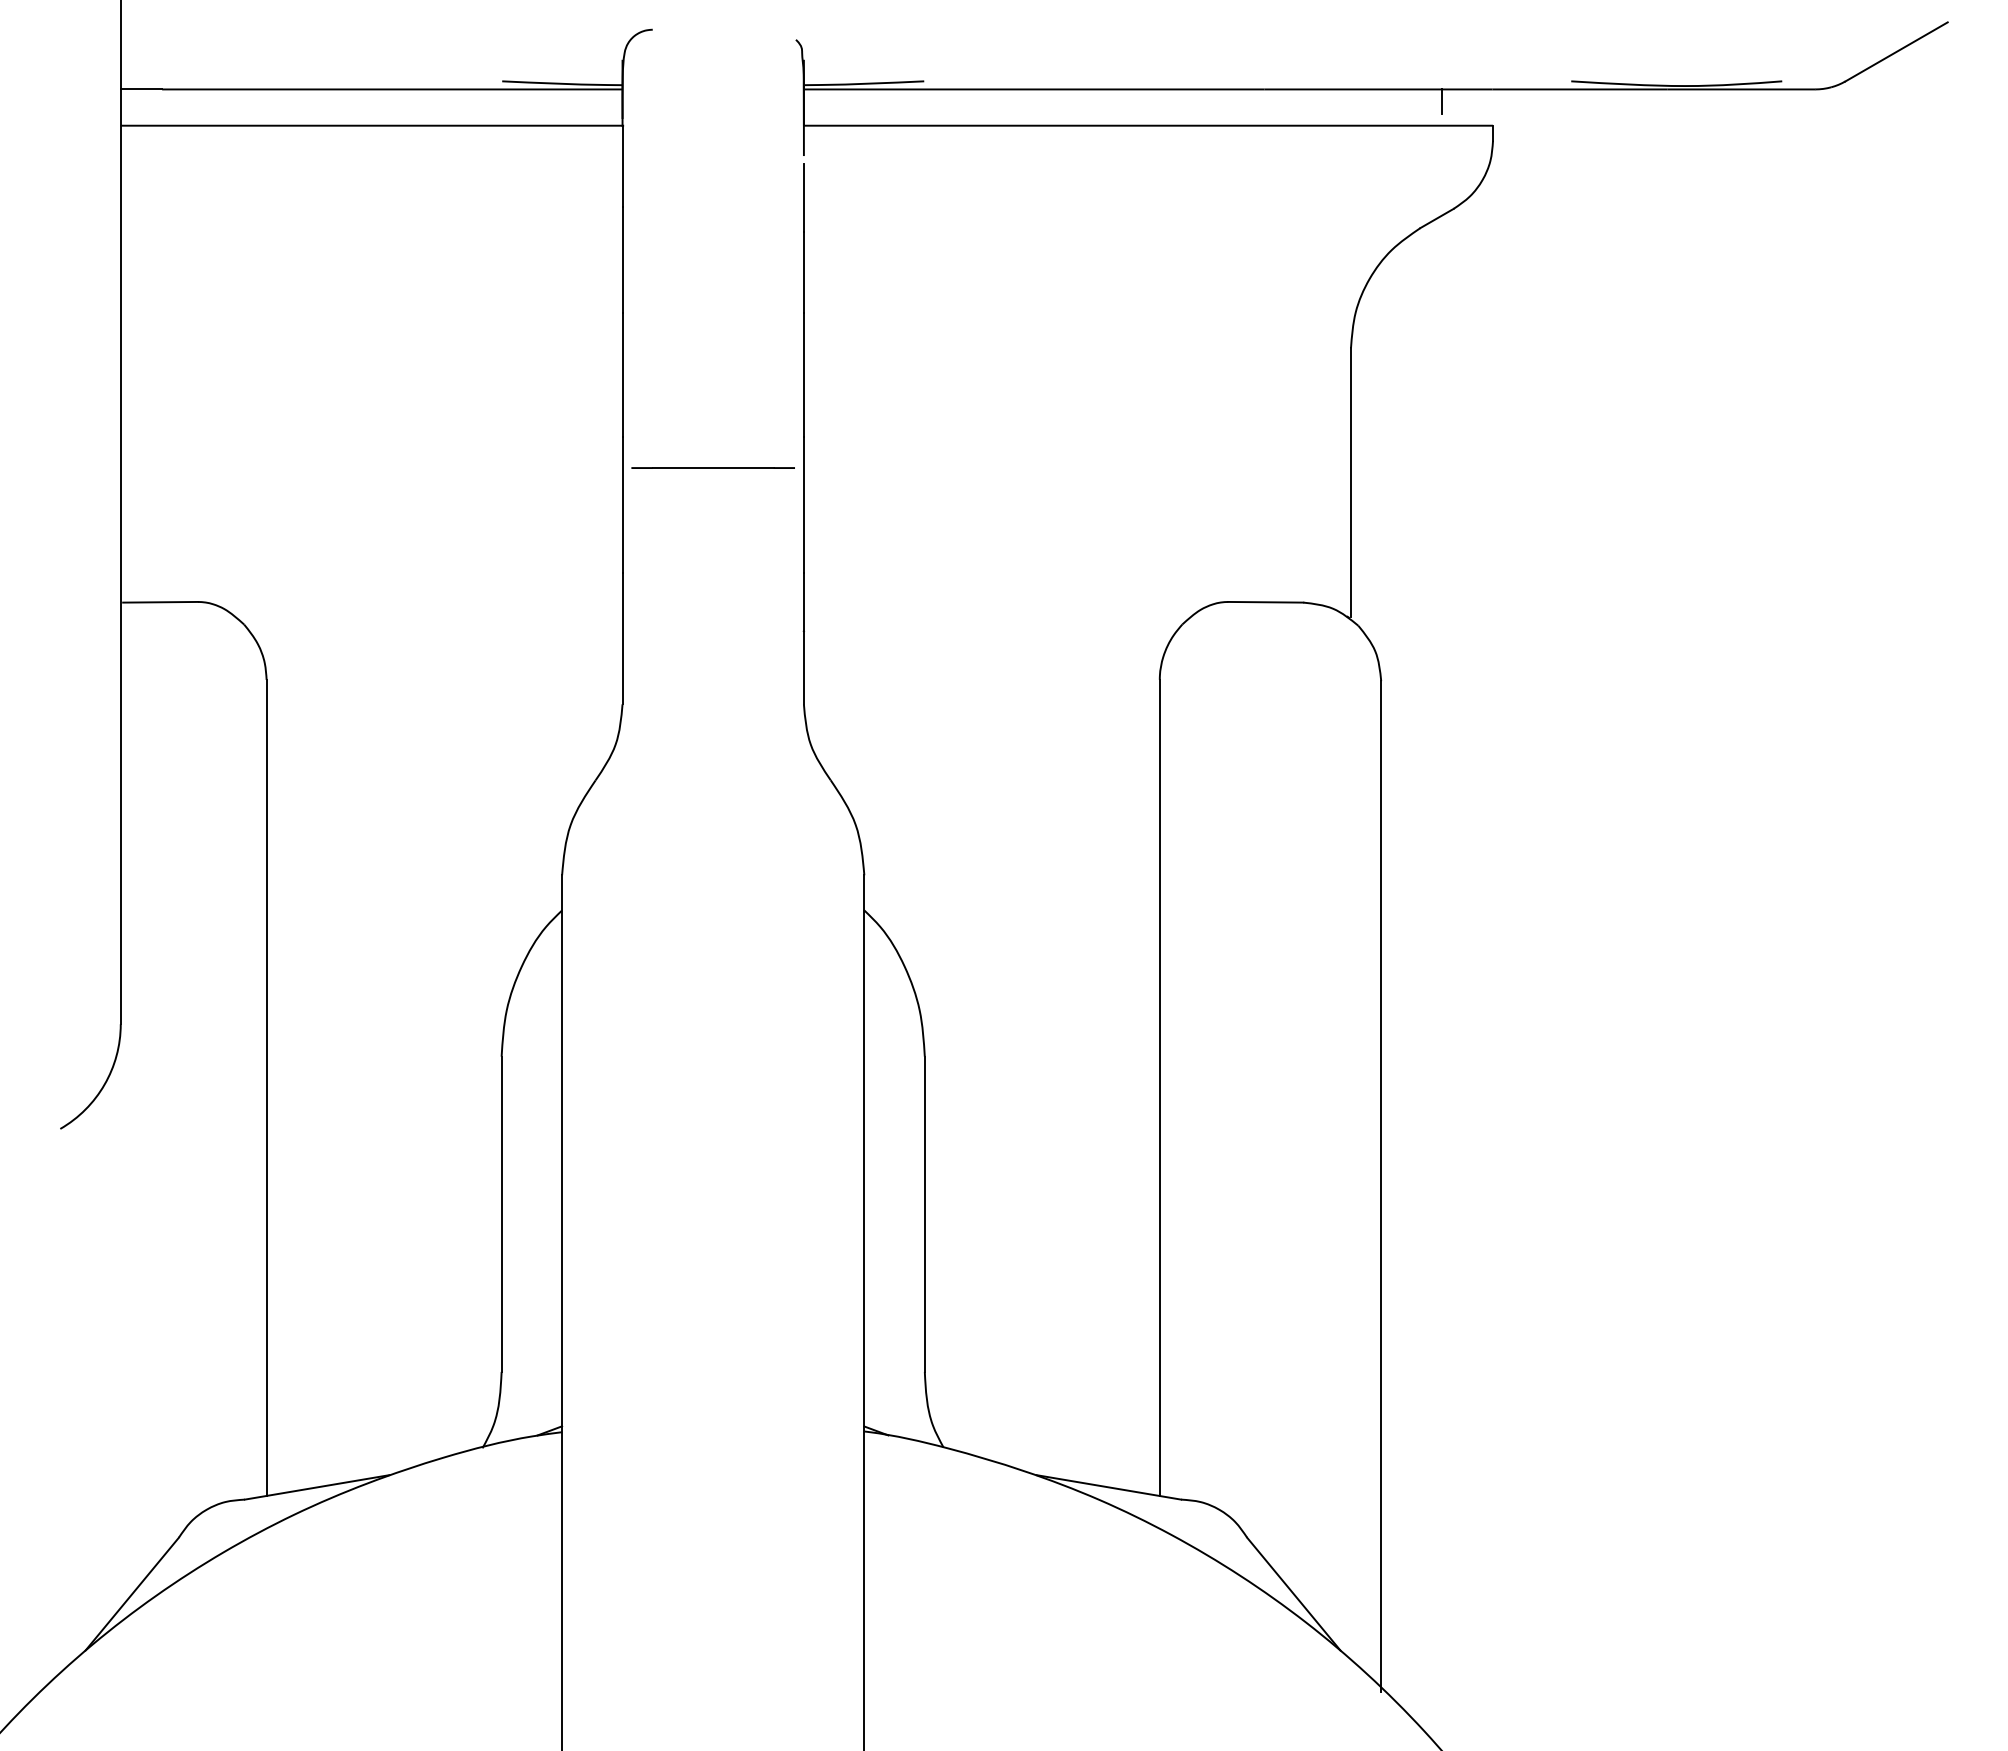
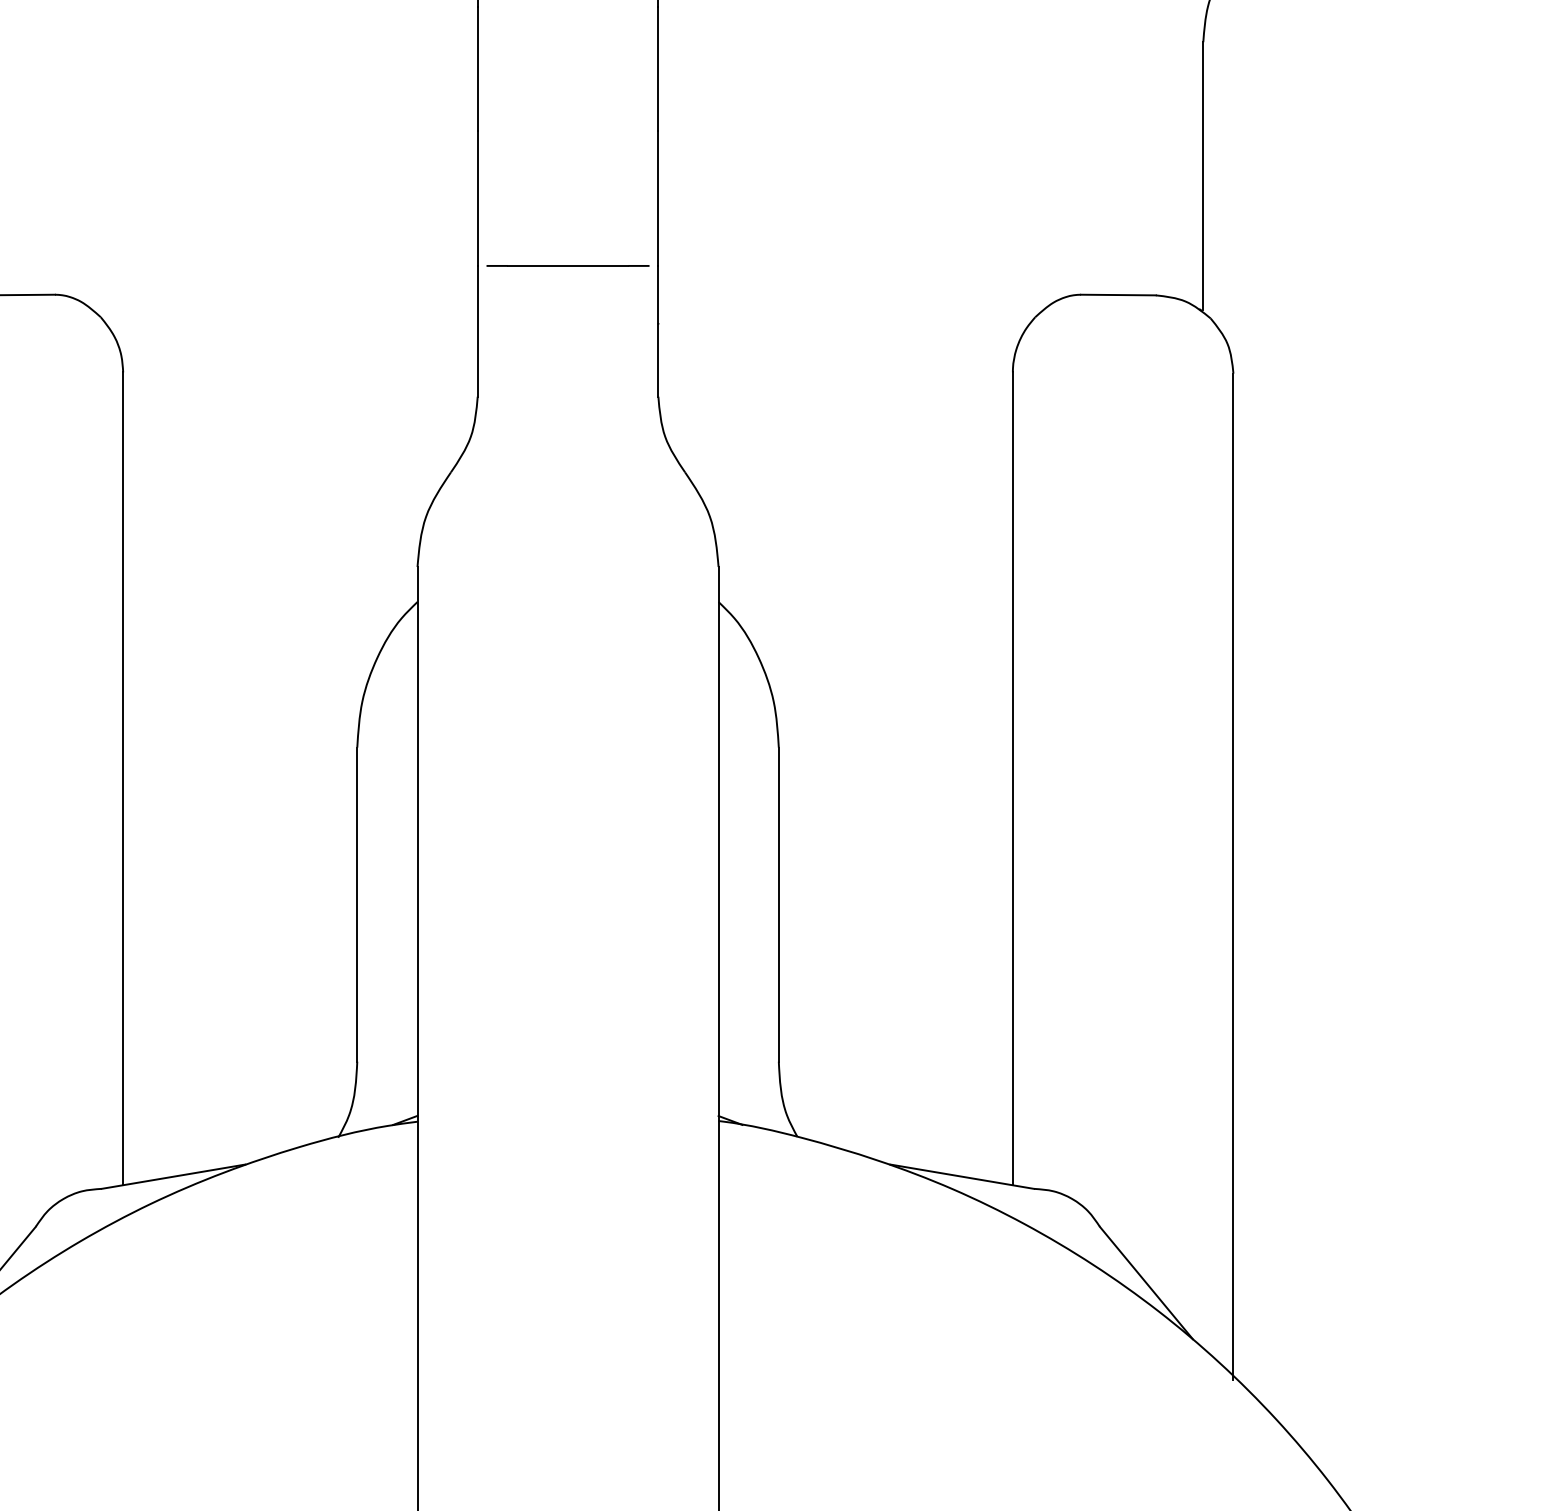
line: (712, 467) -> (567, 265), moved

